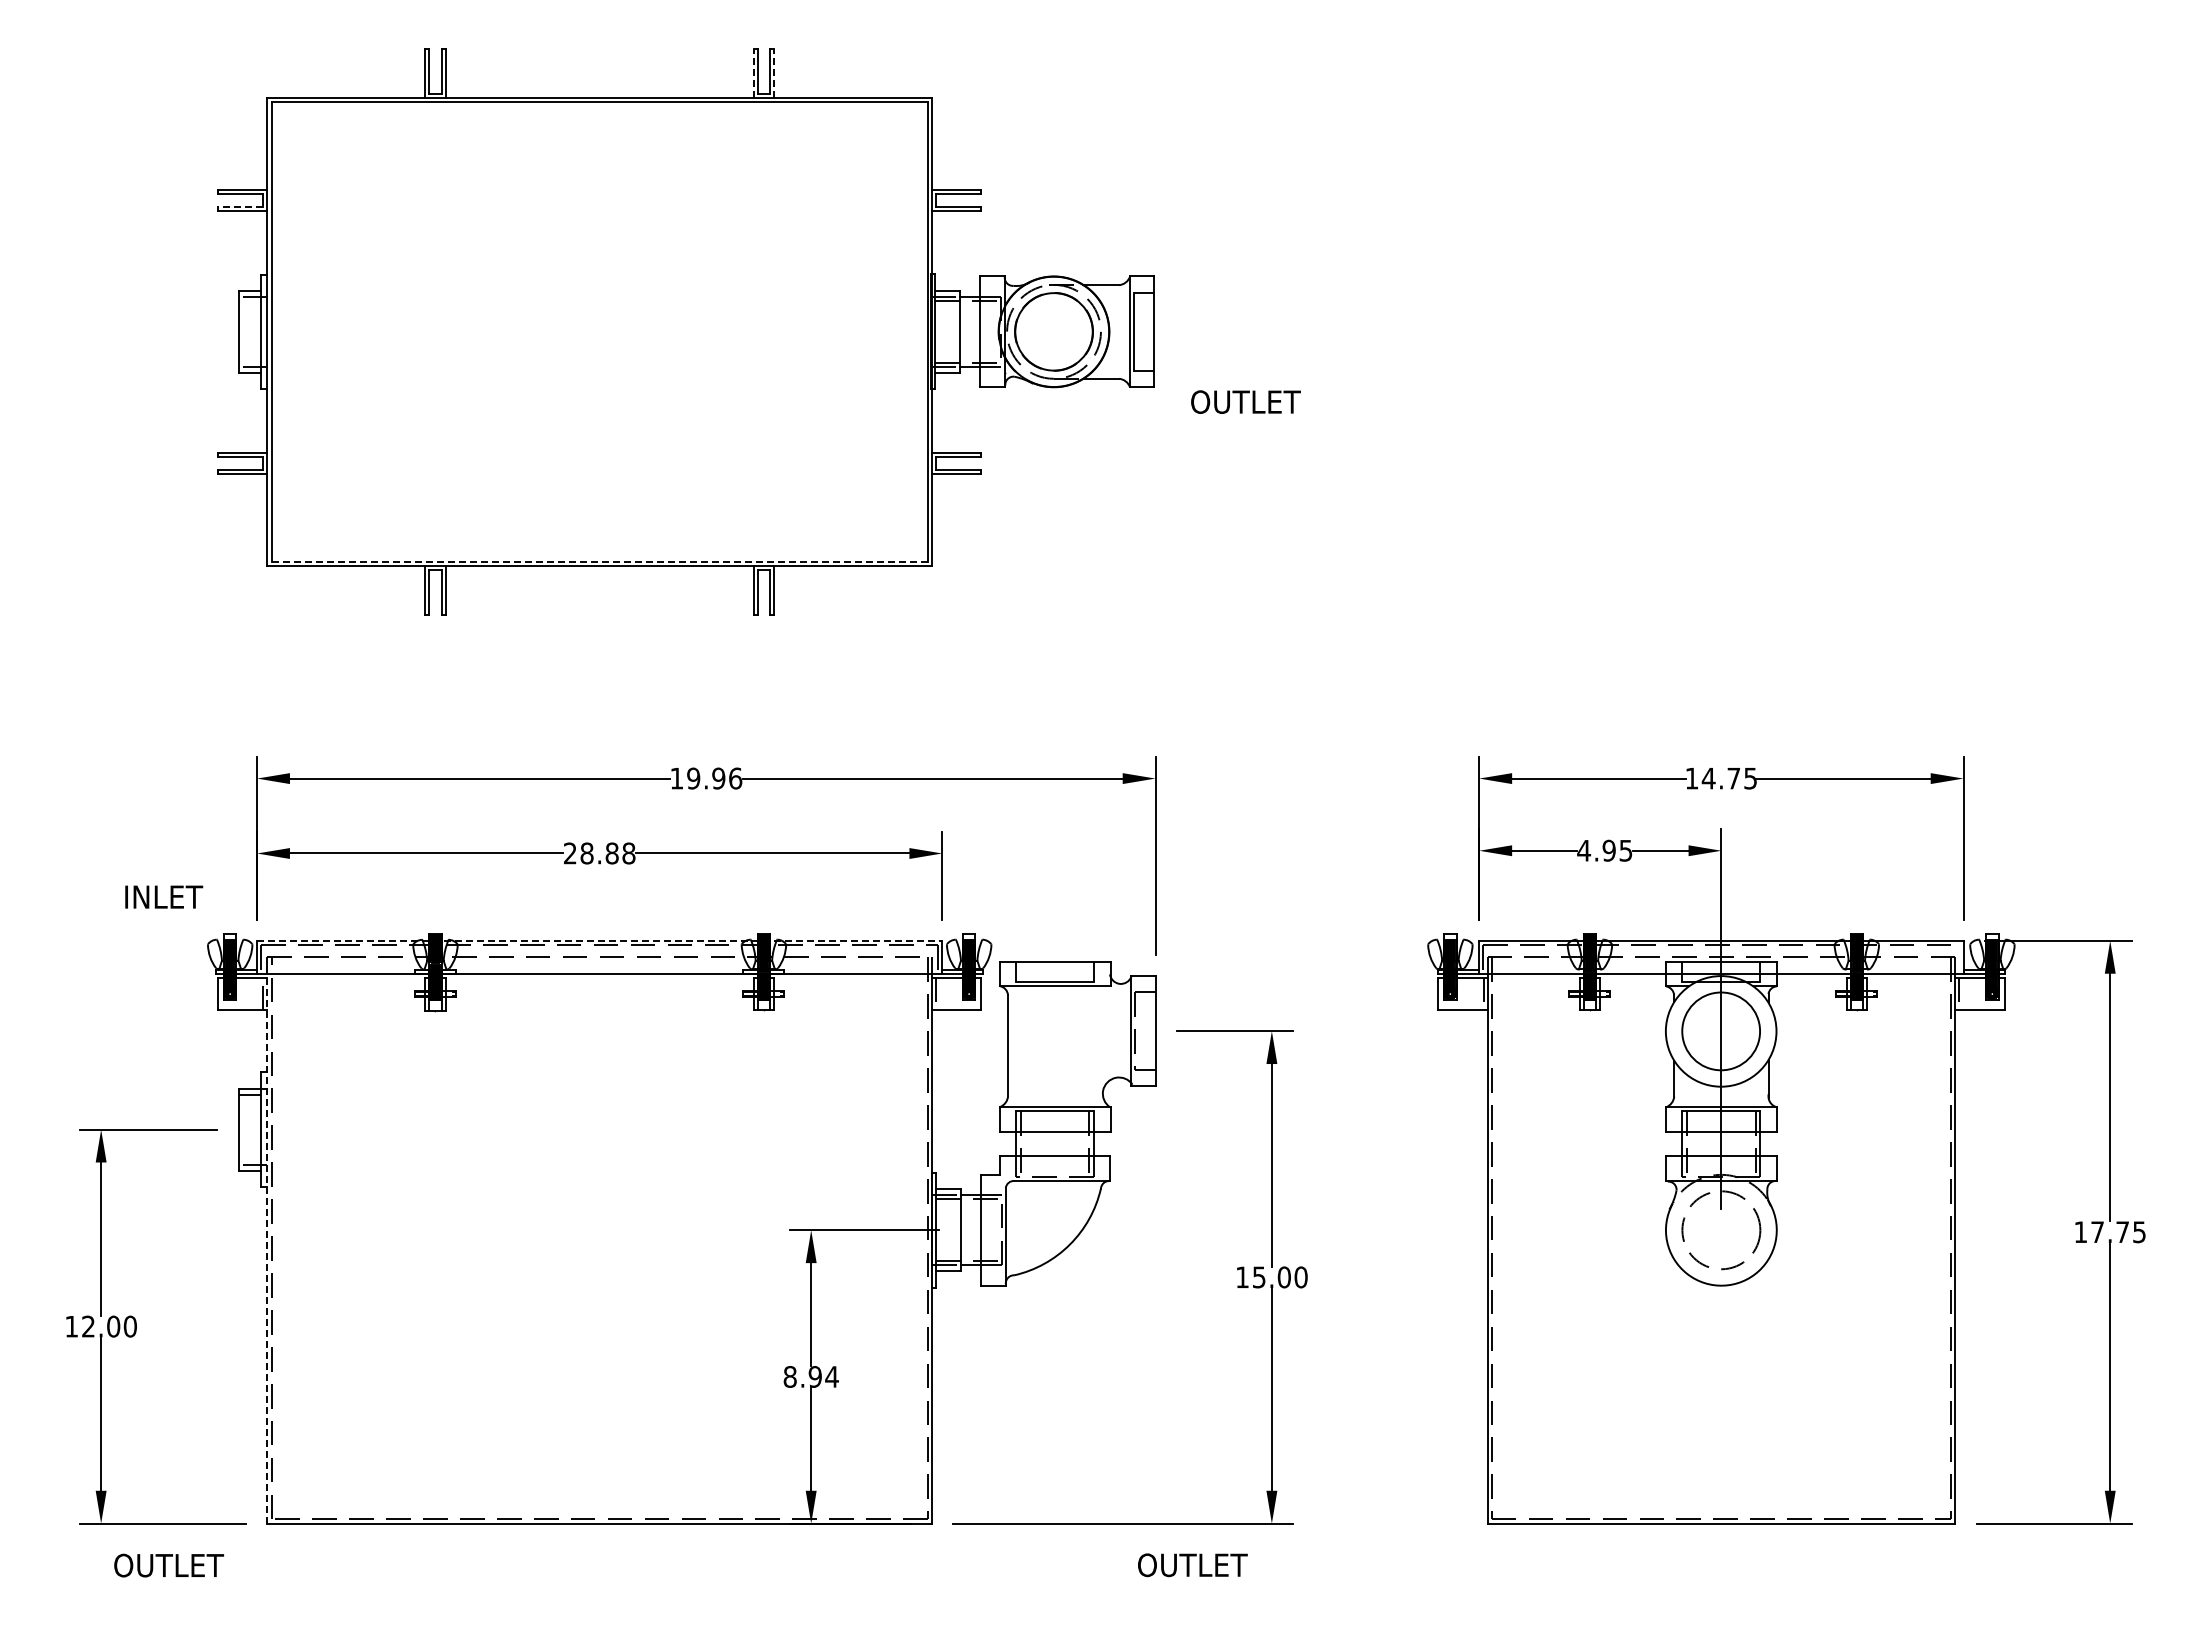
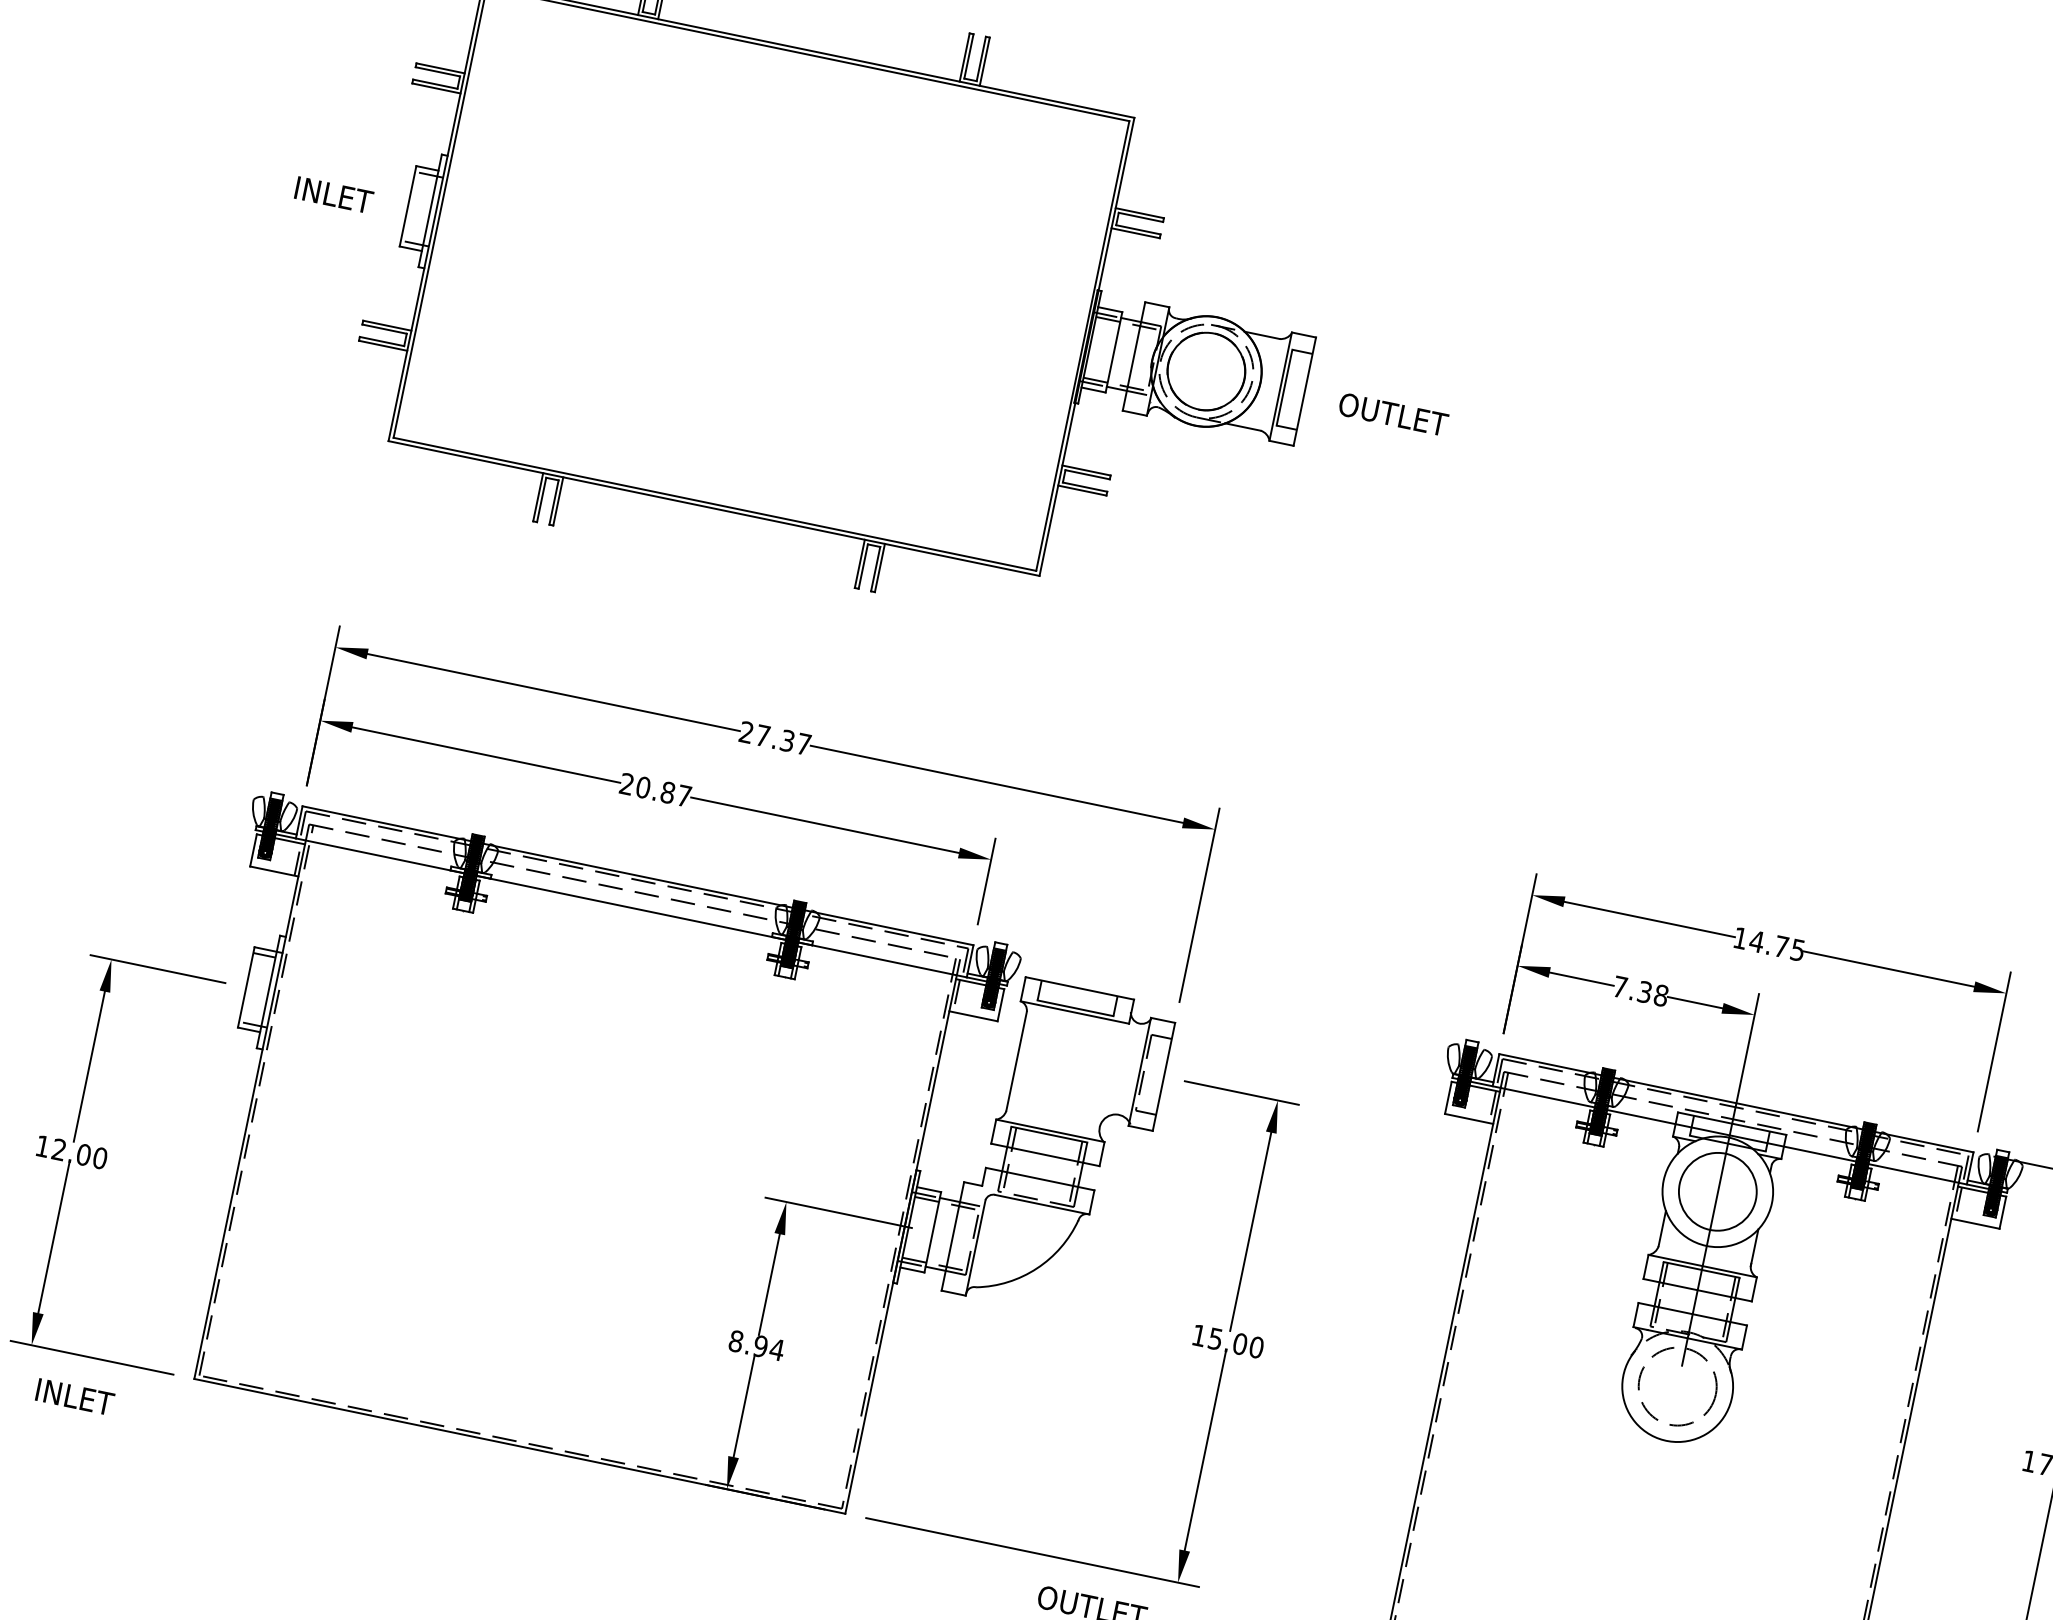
line: (753, 73) -> (964, 57), dashed -> solid
line: (774, 73) -> (985, 61), dashed -> solid
line: (240, 206) -> (435, 83), dashed -> solid
text: (1245, 401) -> (1393, 413), moved
line: (600, 561) -> (715, 504), dashed -> solid
text: (706, 778) -> (775, 738), 19.96 -> 27.37
text: (1604, 850) -> (1640, 991), 4.95 -> 7.38
text: (607, 853) -> (663, 791), 28.88 -> 20.87
text: (164, 896) -> (334, 194), moved
line: (599, 940) -> (637, 875), dashed -> solid
line: (1959, 958) -> (1965, 1168), added
line: (267, 1248) -> (250, 1109), dashed -> solid
text: (169, 1565) -> (90, 1400), OUTLET -> INLET

